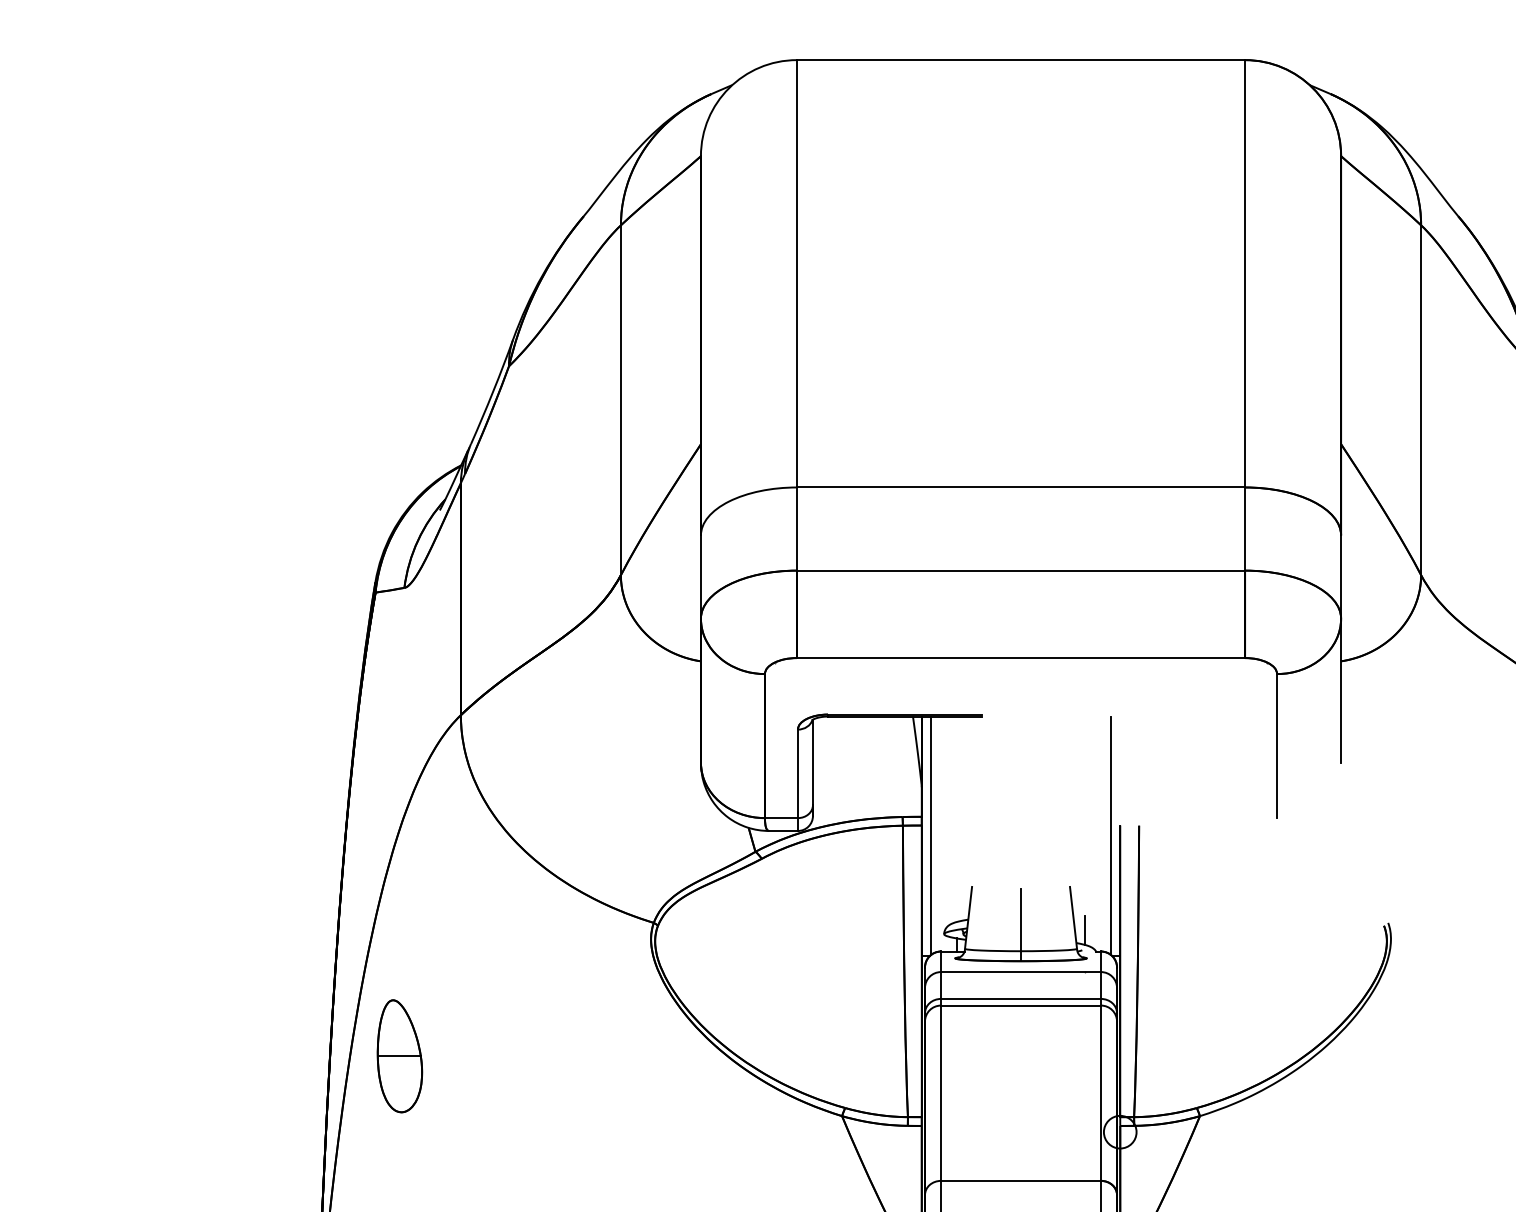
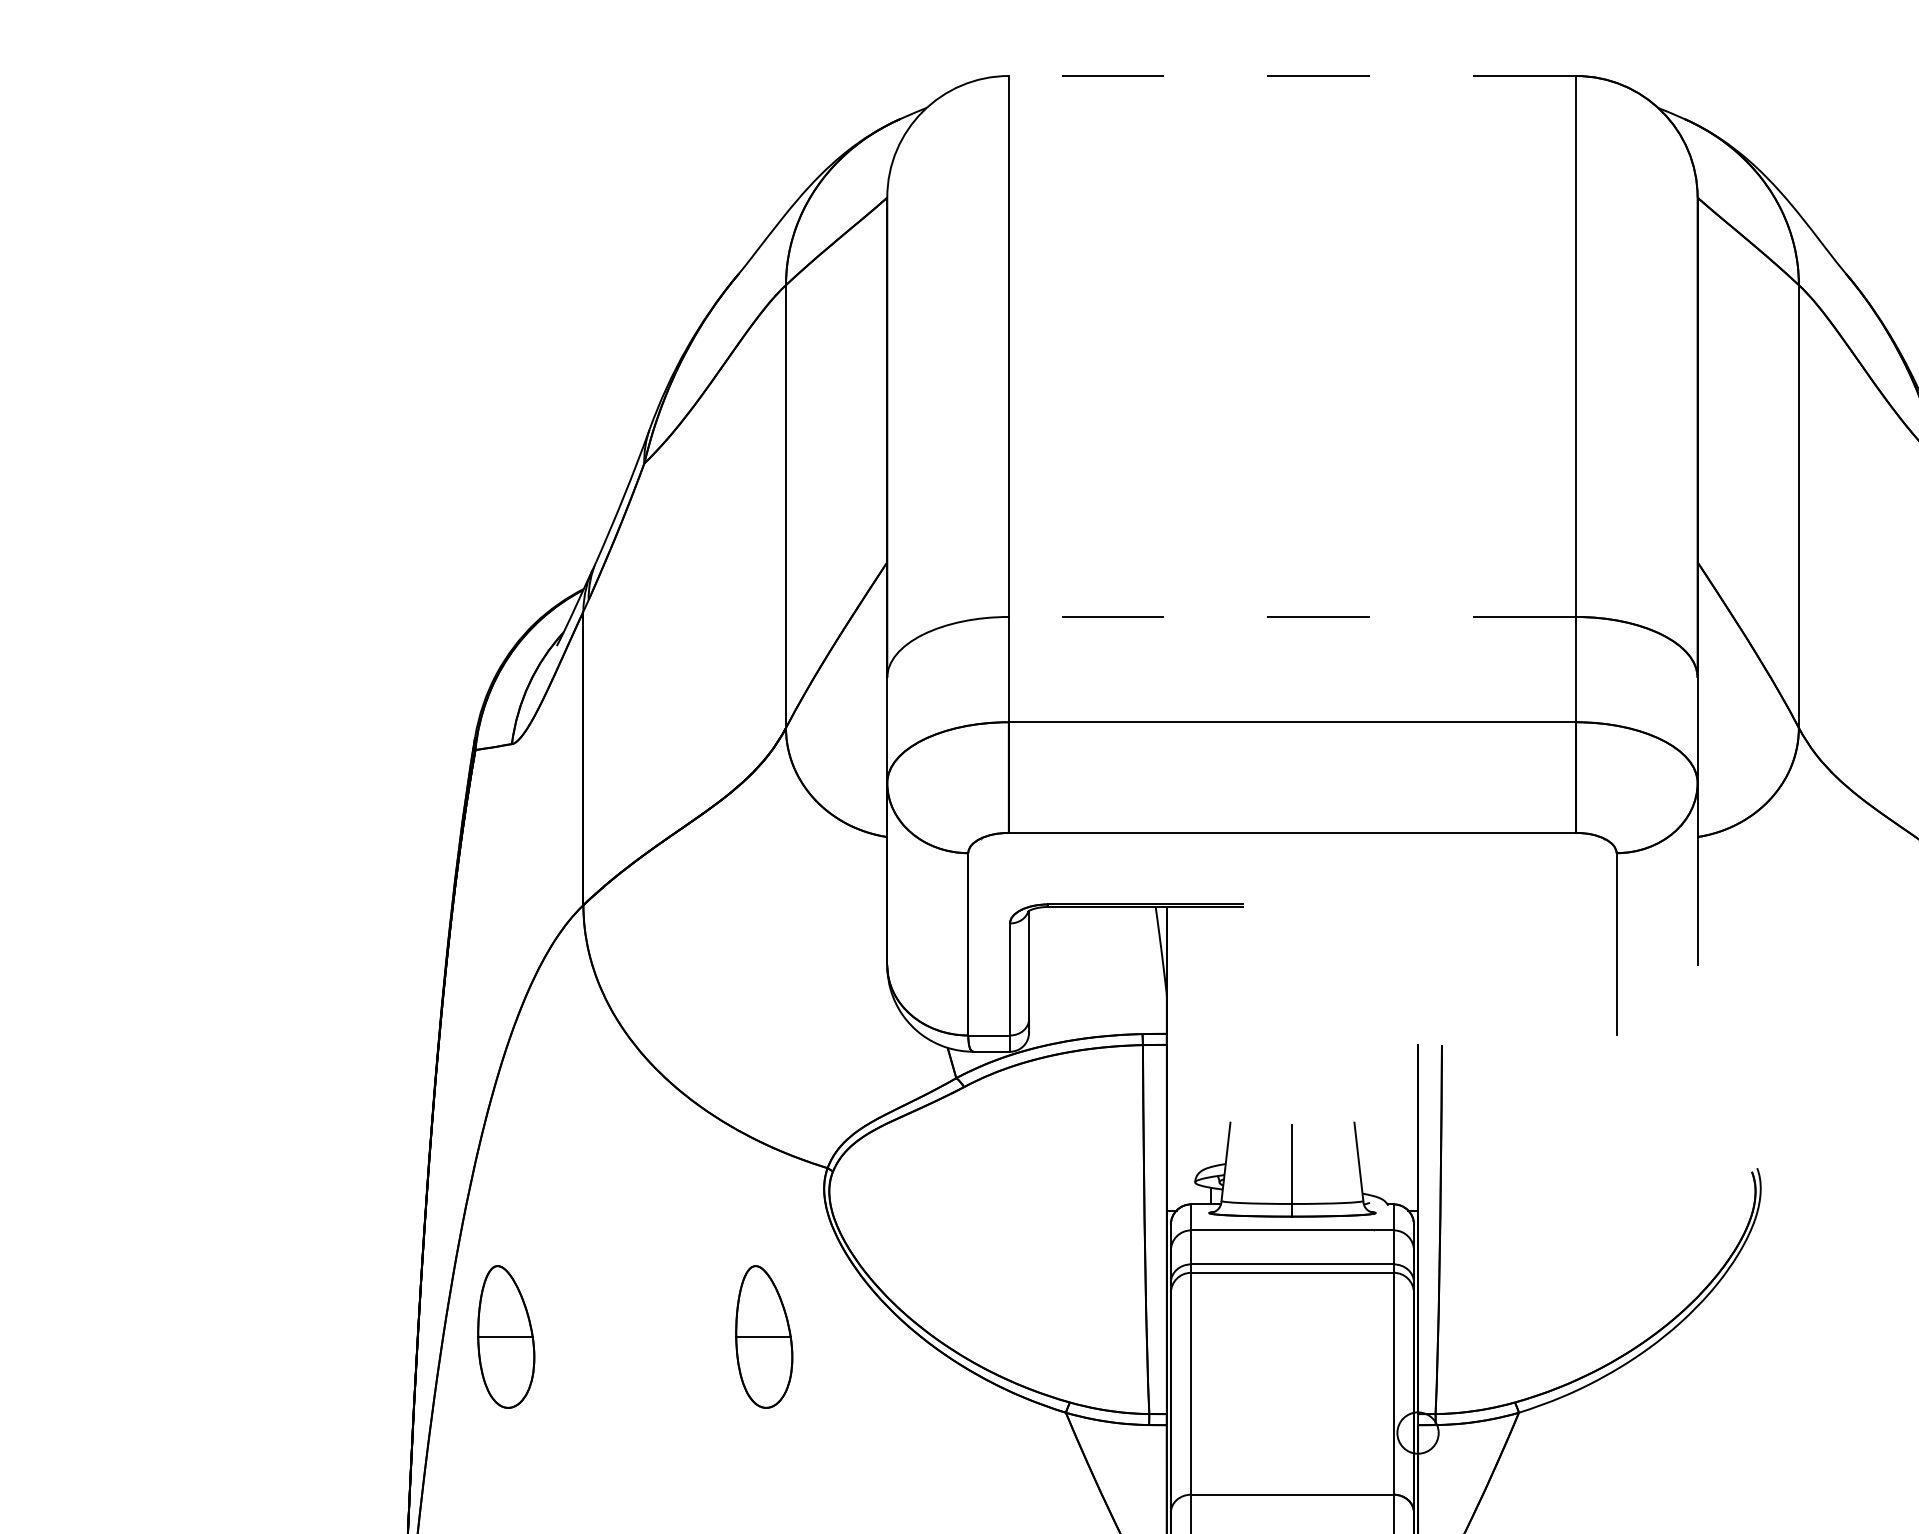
line: (1021, 60) -> (1292, 76), solid -> dashed
line: (1021, 487) -> (1292, 616), solid -> dashed
line: (931, 835) -> (1179, 1057), removed
line: (1110, 835) -> (1405, 1057), removed
line: (1085, 930) -> (1373, 1177), removed
part: (603, 1055) -> (764, 1336), added

